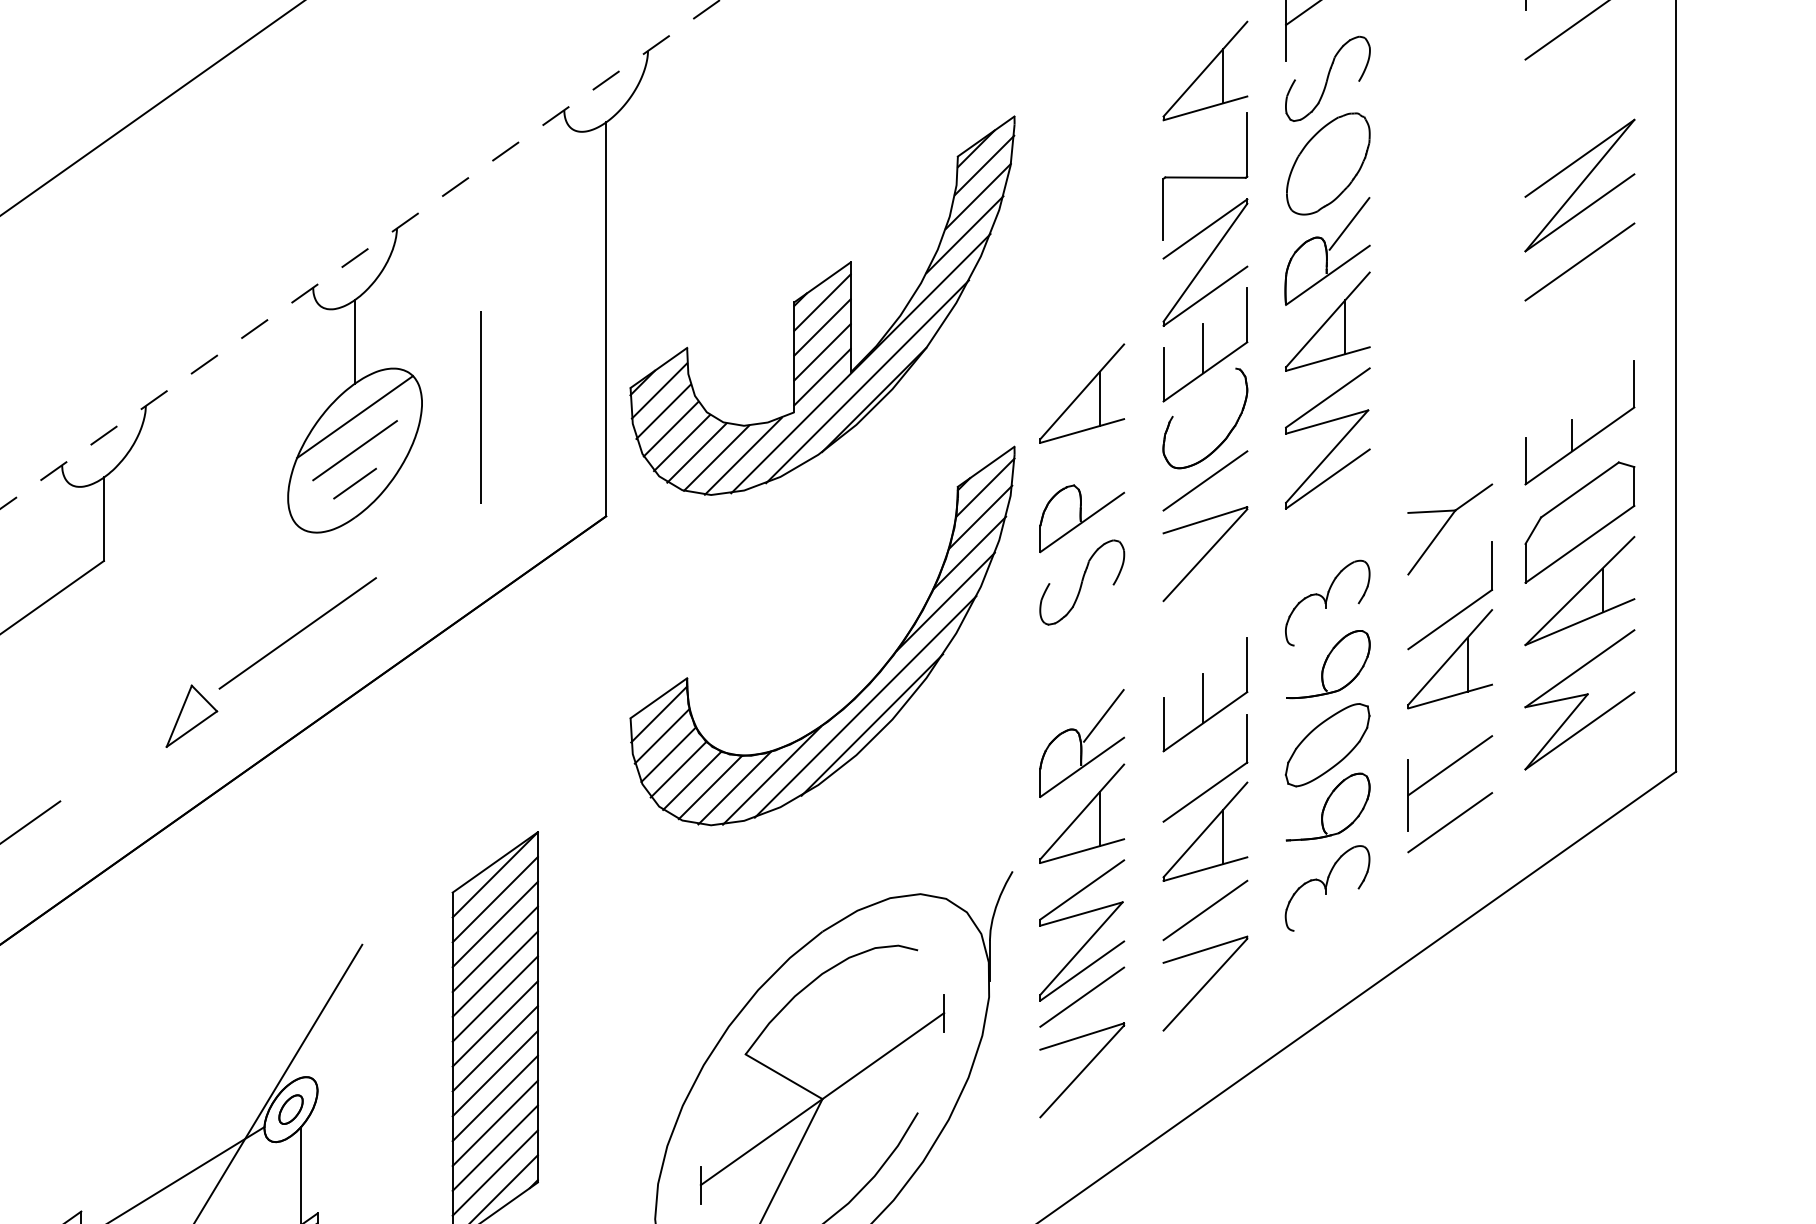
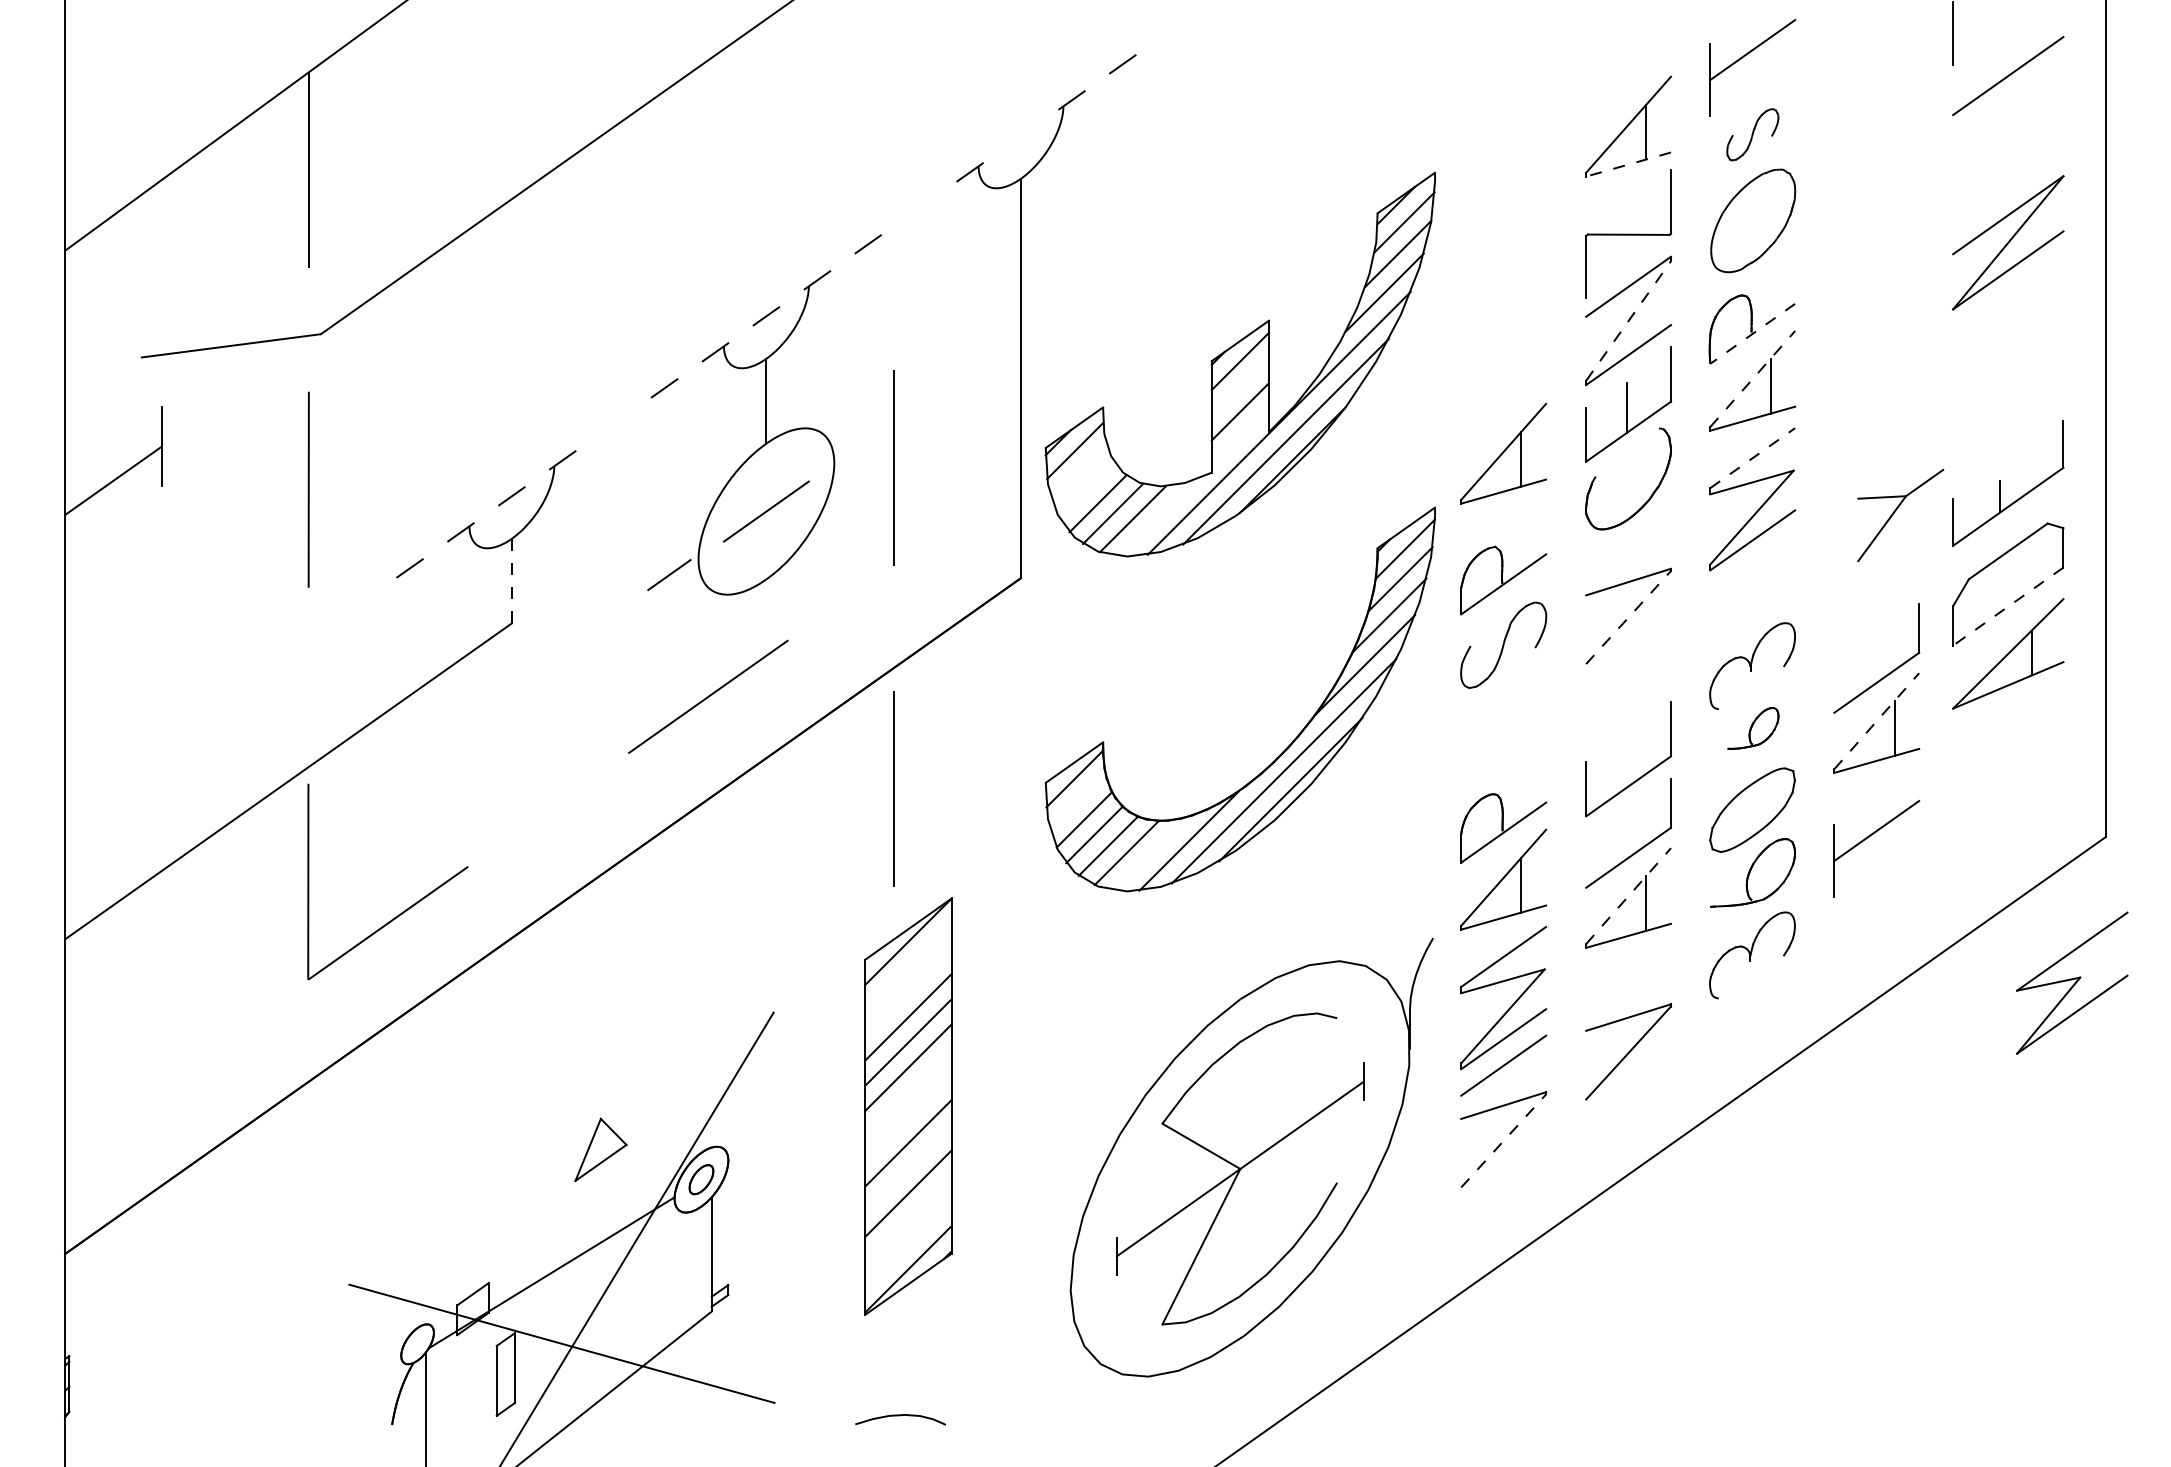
part: (1327, 78) -> (1752, 134), size x0.6
line: (605, 80) -> (1020, 136), removed
line: (1205, 108) -> (1628, 164), solid -> dashed
line: (505, 151) -> (918, 208), removed
line: (1349, 223) -> (1774, 281), removed
line: (1205, 262) -> (1628, 320), solid -> dashed
line: (1580, 262) -> (2008, 320), removed
line: (1327, 275) -> (1752, 333), solid -> dashed
line: (1328, 319) -> (1753, 378), solid -> dashed
line: (822, 327) -> (1240, 386), removed
line: (204, 364) -> (613, 424), removed
line: (822, 376) -> (1240, 436), removed
line: (1327, 398) -> (1752, 458), solid -> dashed
line: (662, 411) -> (1078, 471), removed
line: (355, 417) -> (766, 477), removed
line: (670, 428) -> (1086, 489), removed
line: (743, 456) -> (1160, 517), removed
line: (1205, 481) -> (1628, 542), removed
line: (355, 483) -> (669, 574), moved
line: (103, 519) -> (511, 581), solid -> dashed
part: (1449, 529) -> (1900, 515), moved
line: (1580, 544) -> (2008, 606), solid -> dashed
line: (1205, 555) -> (1628, 617), solid -> dashed
line: (1450, 656) -> (1877, 720), solid -> dashed
part: (1328, 664) -> (1753, 728), size x0.6
line: (1203, 698) -> (1626, 762), removed
part: (1580, 699) -> (2072, 982), moved
part: (191, 715) -> (600, 1149), moved
line: (1103, 715) -> (1525, 780), removed
line: (480, 723) -> (893, 788), added
line: (661, 735) -> (1077, 800), removed
line: (734, 787) -> (1151, 853), removed
line: (1449, 822) -> (1876, 888), removed
line: (1205, 829) -> (1628, 895), solid -> dashed
line: (495, 899) -> (908, 966), removed
line: (1205, 910) -> (1628, 977), removed
line: (495, 924) -> (908, 991), removed
line: (495, 1023) -> (908, 1092), removed
line: (495, 1048) -> (908, 1117), removed
line: (1082, 1070) -> (1503, 1140), solid -> dashed
line: (495, 1098) -> (908, 1168), removed
line: (495, 1147) -> (908, 1218), removed
line: (495, 1172) -> (908, 1243), removed

